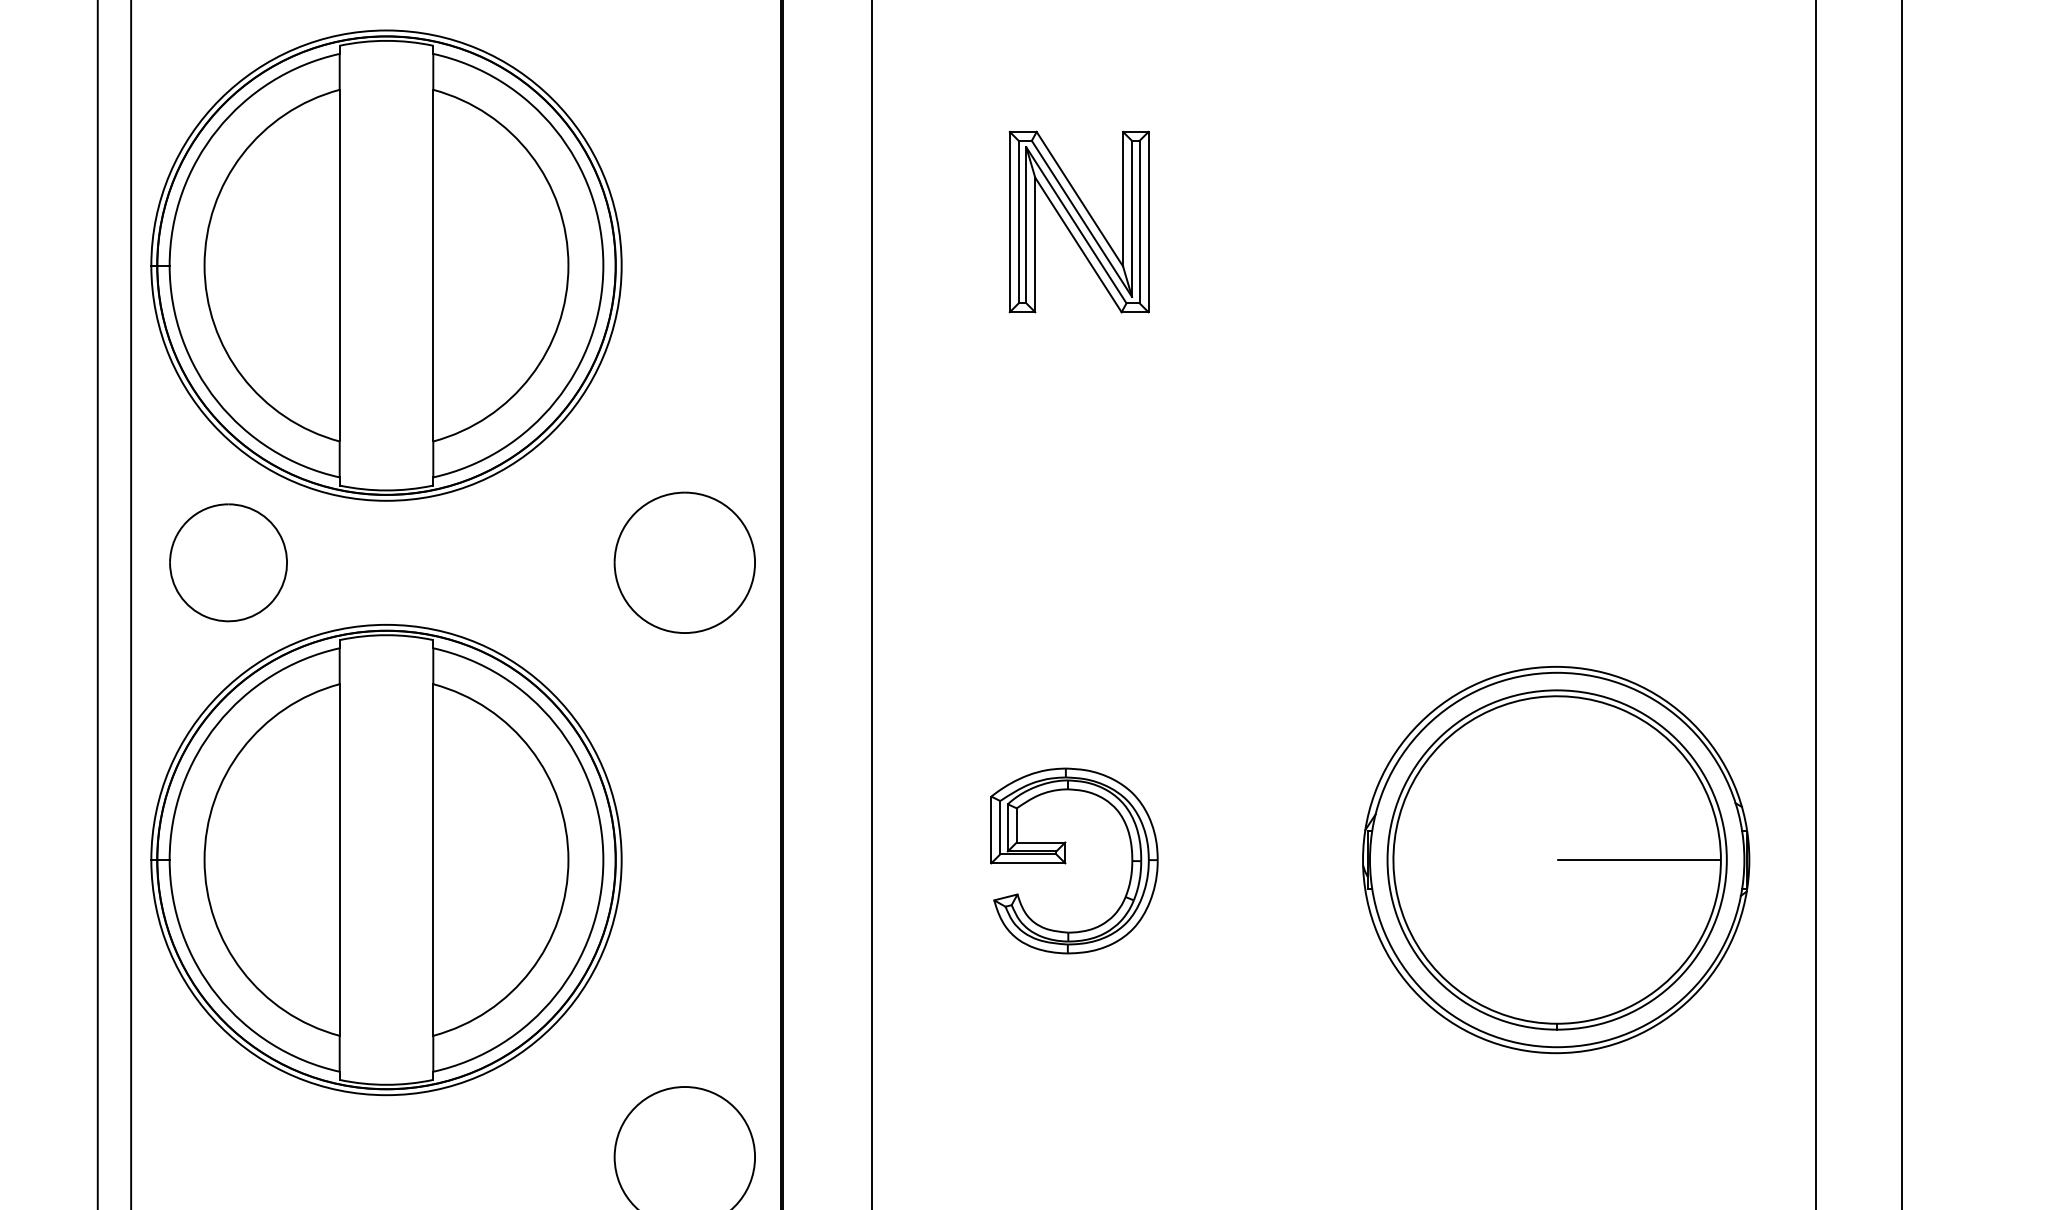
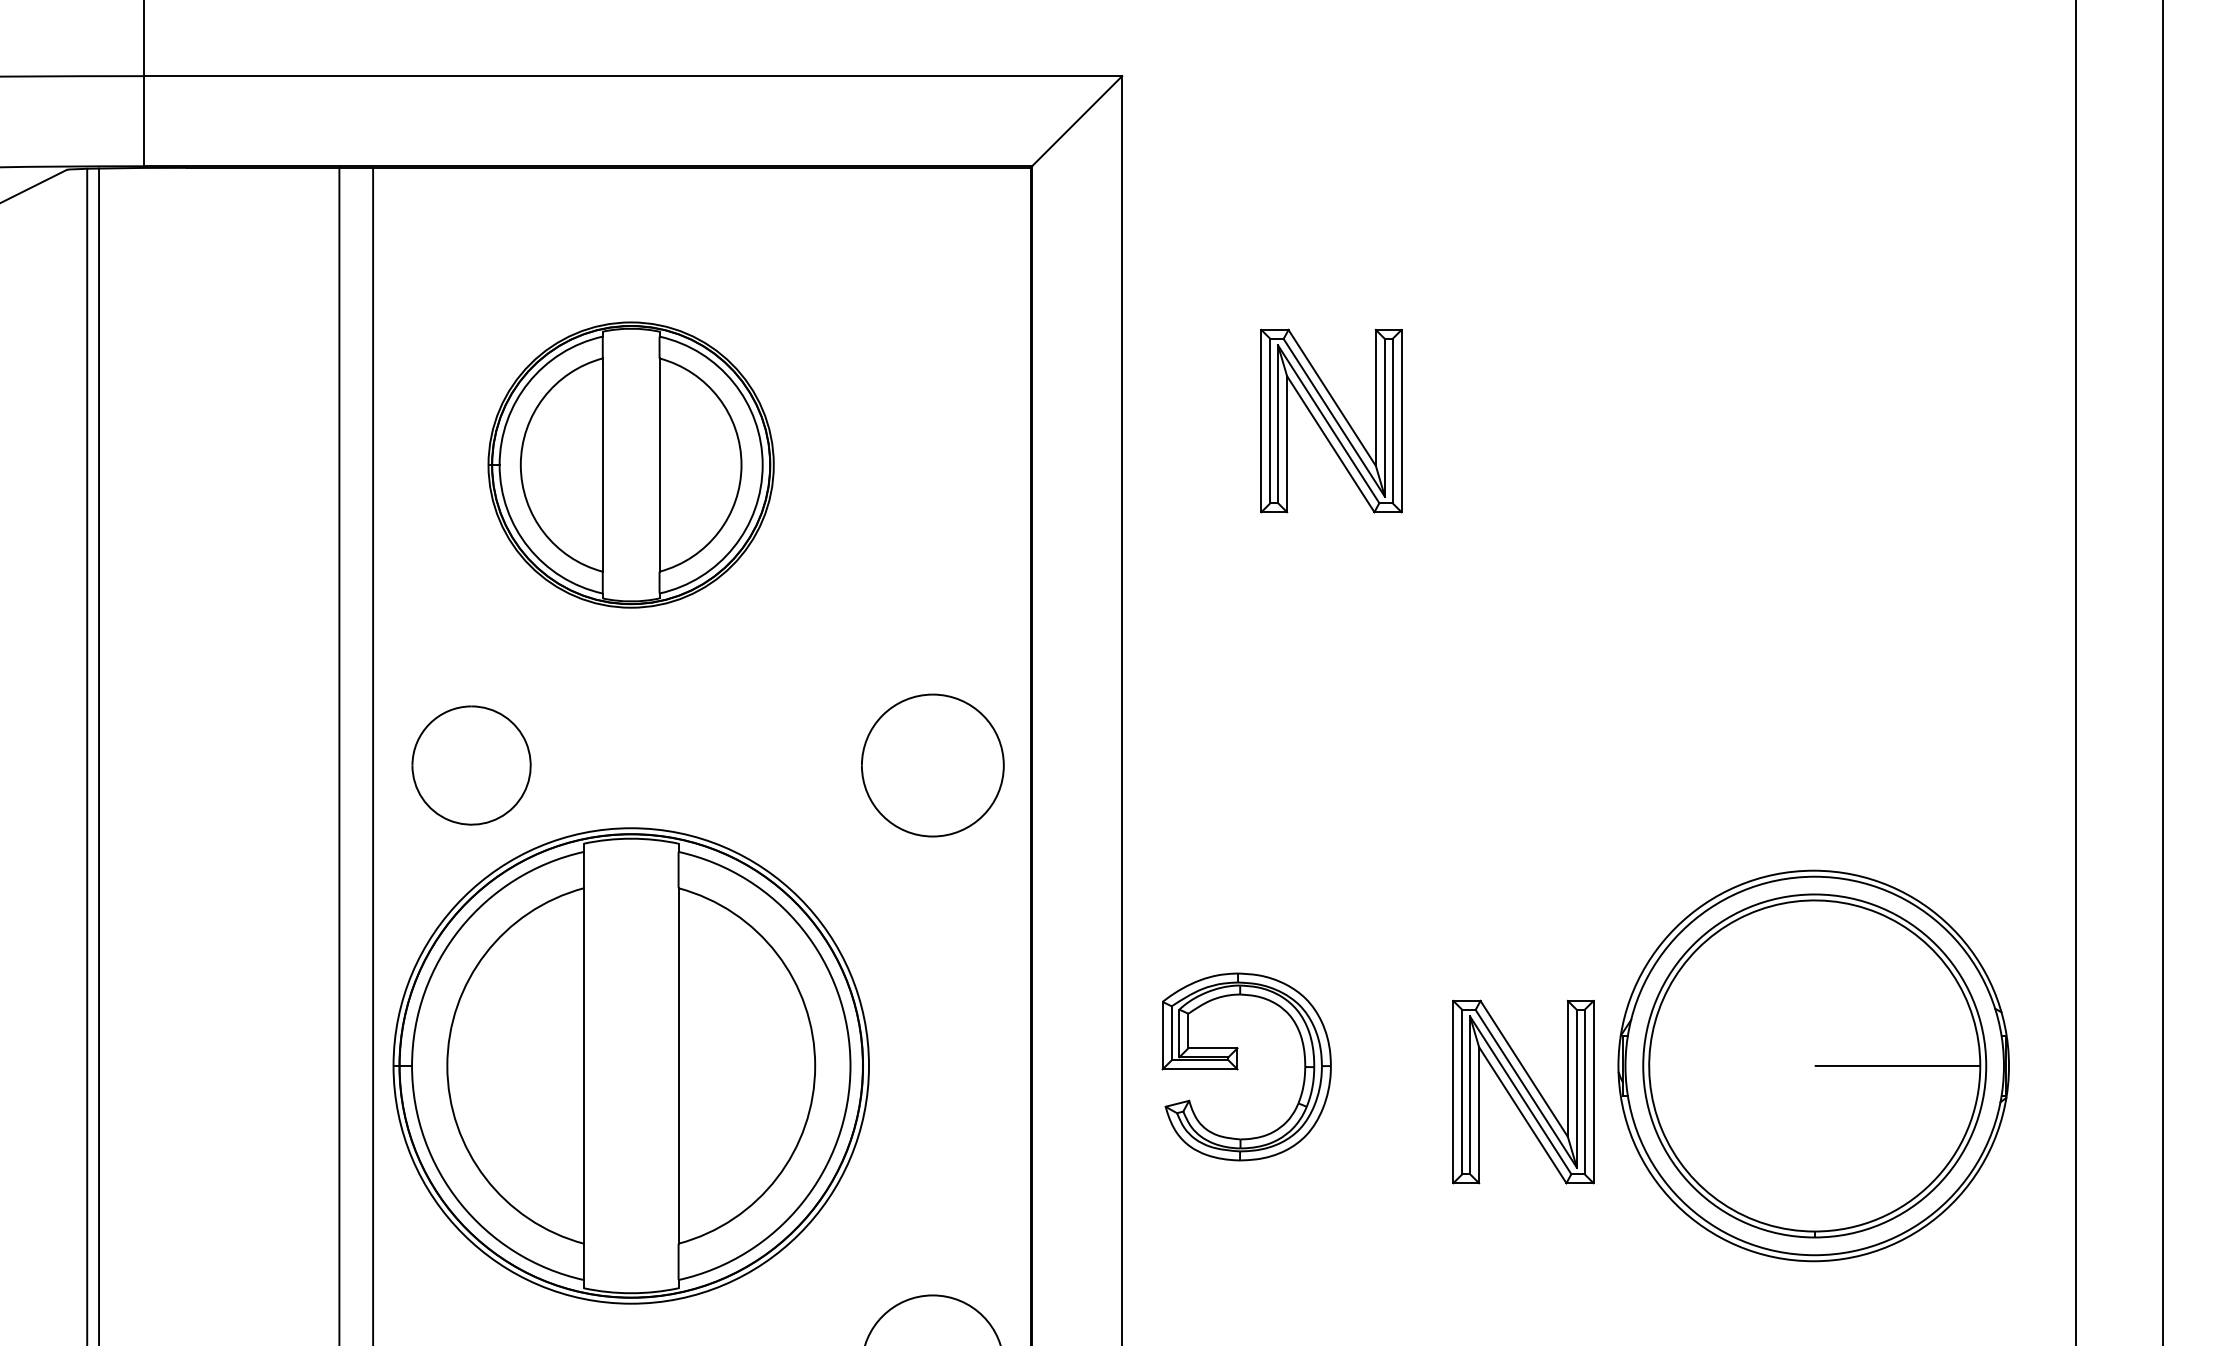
part: (385, 265) -> (630, 464), size x0.6
part: (1066, 862) -> (1238, 1068), moved
part: (1269, 885) -> (1523, 1091), added

